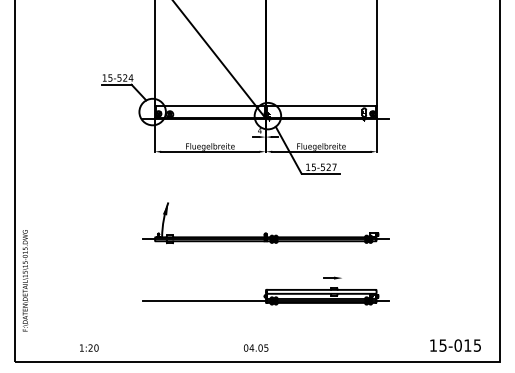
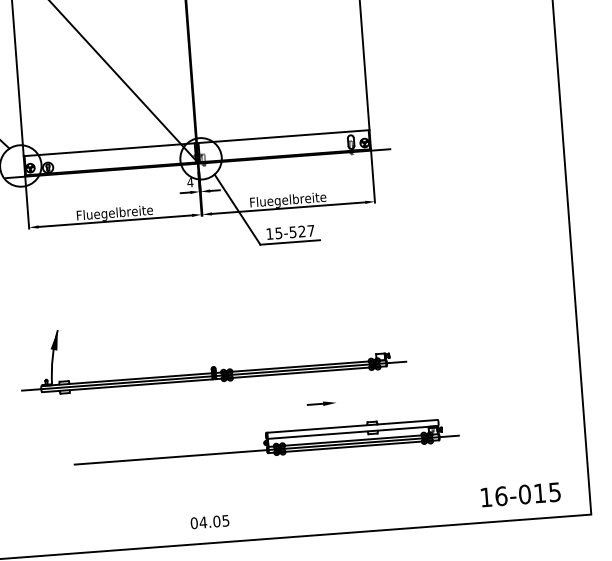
part: (265, 232) -> (212, 365), moved
part: (265, 296) -> (265, 443), moved
text: (442, 345) -> (500, 496), 15-015 -> 16-015

